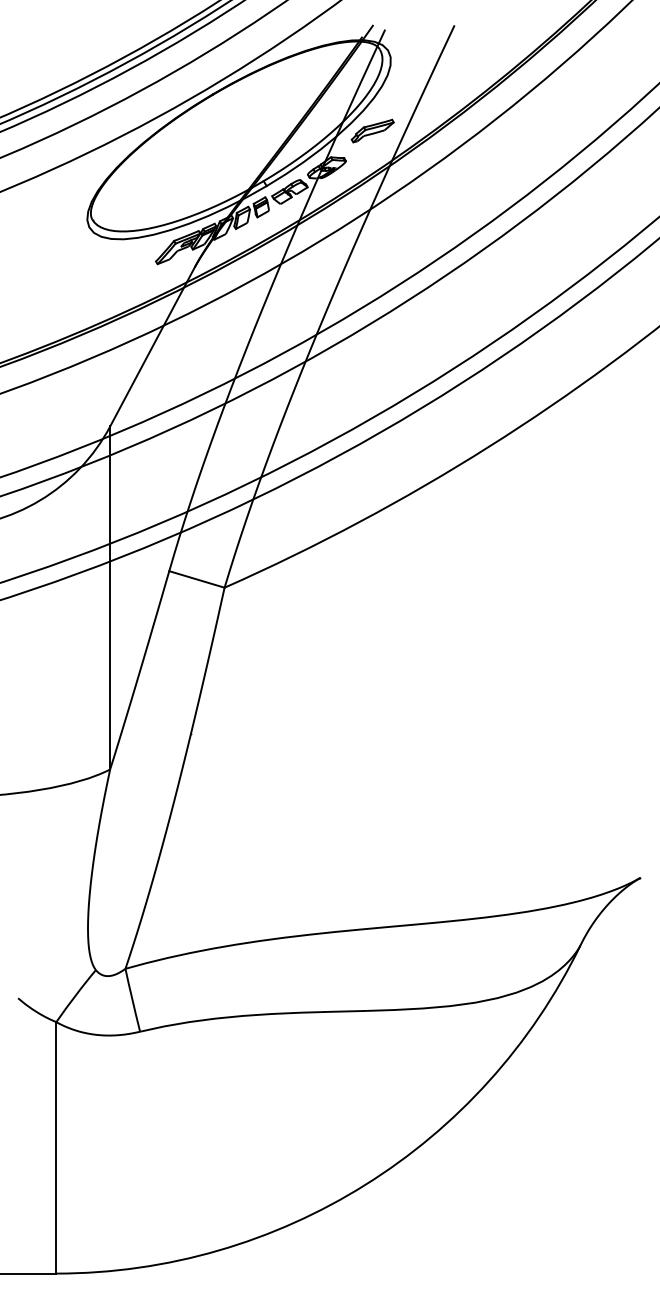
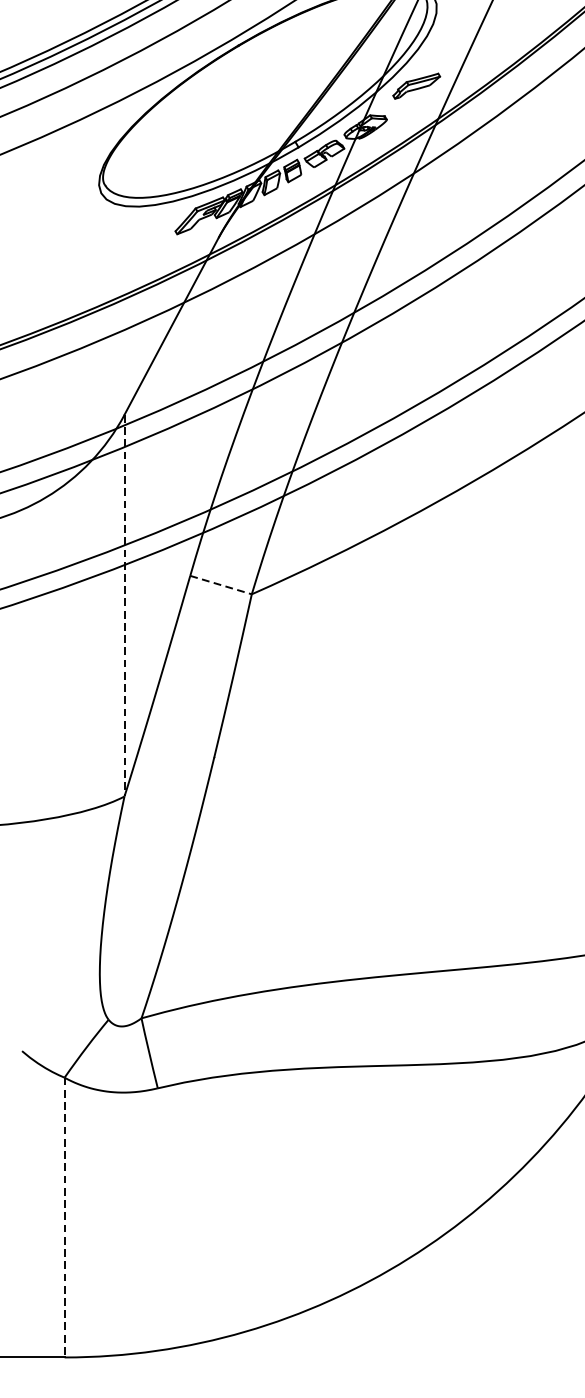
line: (196, 579) -> (220, 585), solid -> dashed
line: (110, 598) -> (124, 606), solid -> dashed
line: (56, 1147) -> (64, 1217), solid -> dashed

